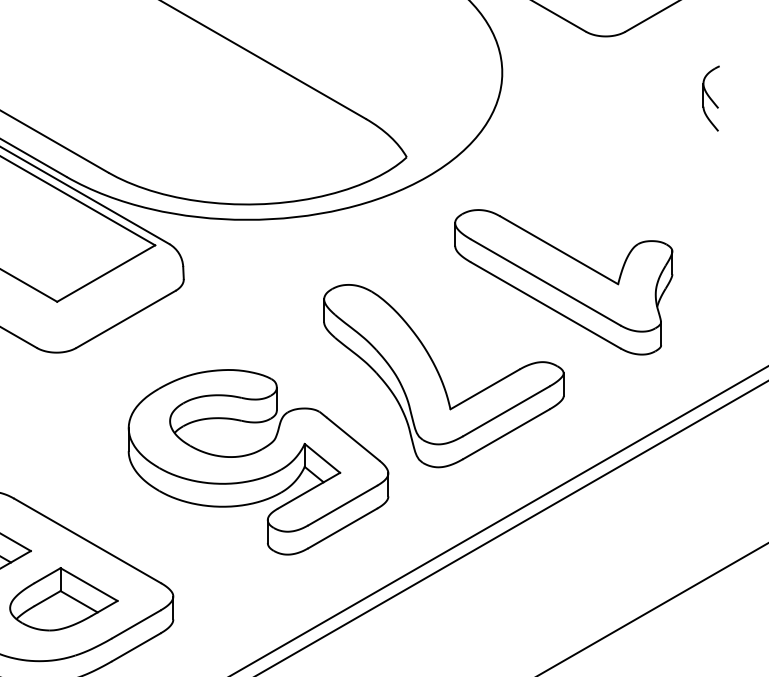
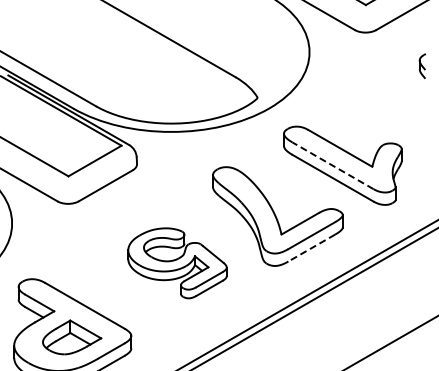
part: (710, 99) -> (422, 66), size x0.7
line: (546, 281) -> (333, 165), solid -> dashed
line: (505, 435) -> (311, 248), solid -> dashed
part: (258, 462) -> (177, 263), size x0.7

